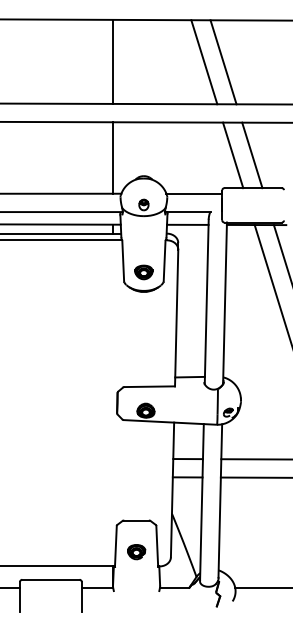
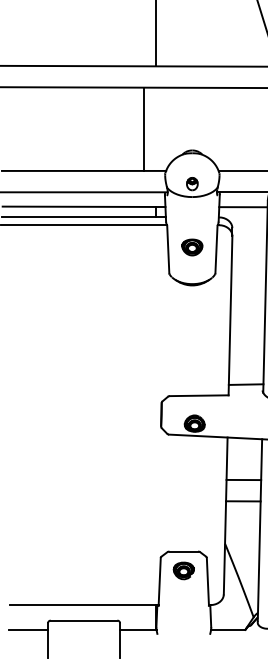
line: (112, 157) -> (144, 128), moved
part: (143, 272) -> (191, 247), moved
part: (136, 552) -> (183, 571), moved

